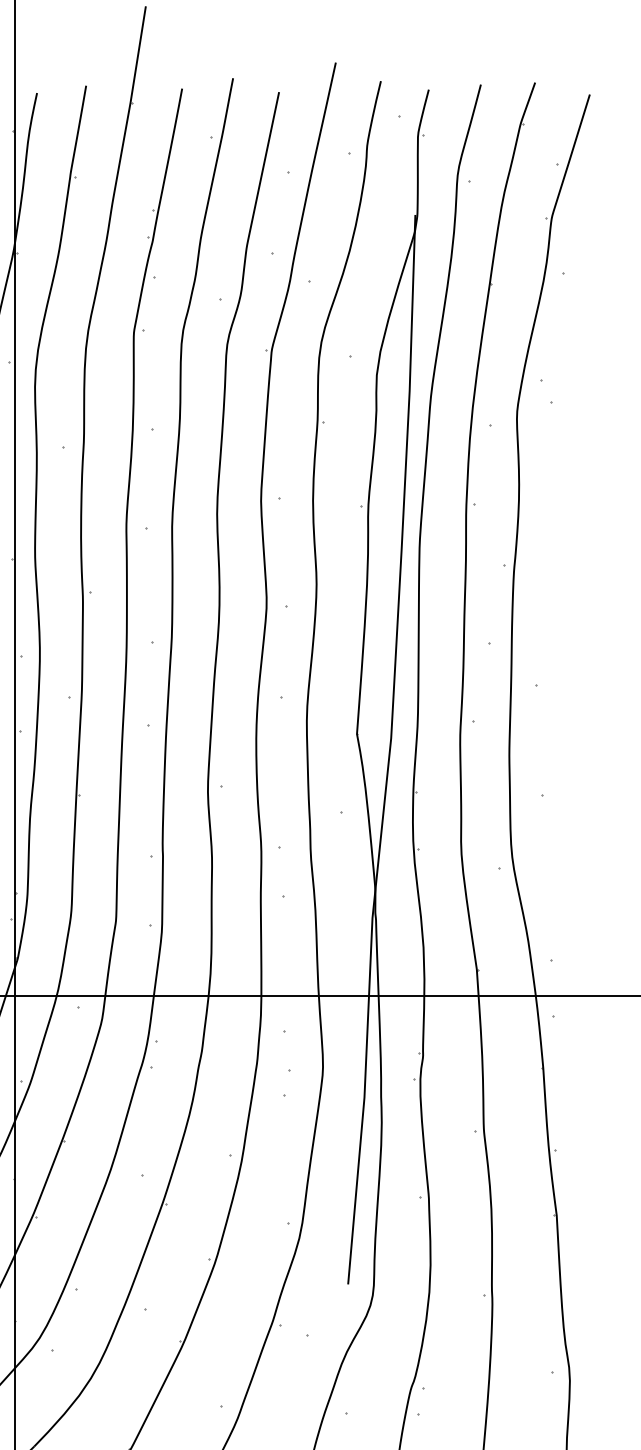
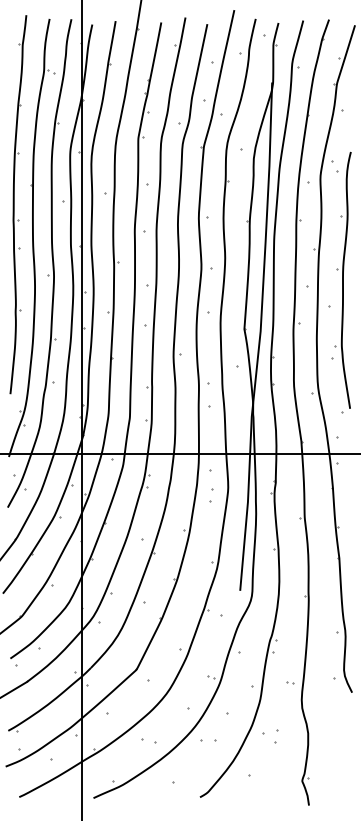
part: (563, 635) -> (342, 282), added

